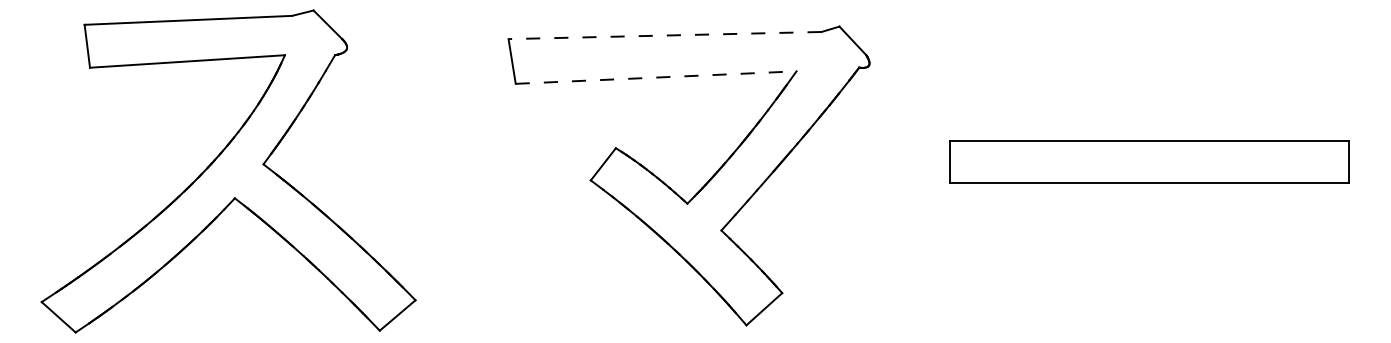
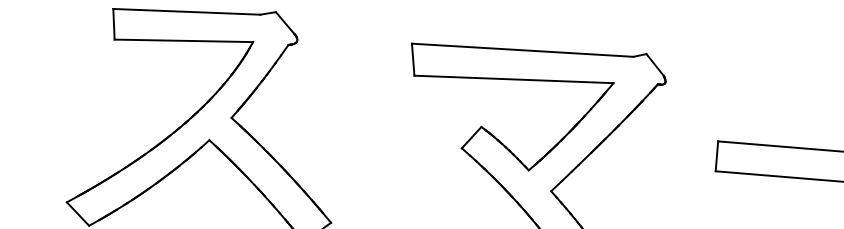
line: (665, 35) -> (523, 50), dashed -> solid
line: (656, 77) -> (514, 79), dashed -> solid

